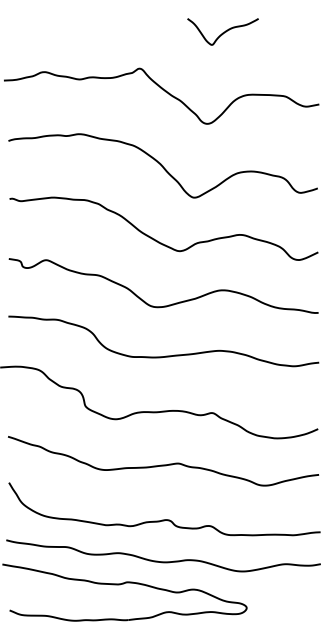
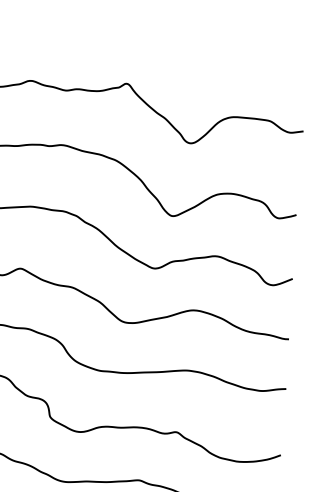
curve: (222, 32) -> (211, 53), removed

